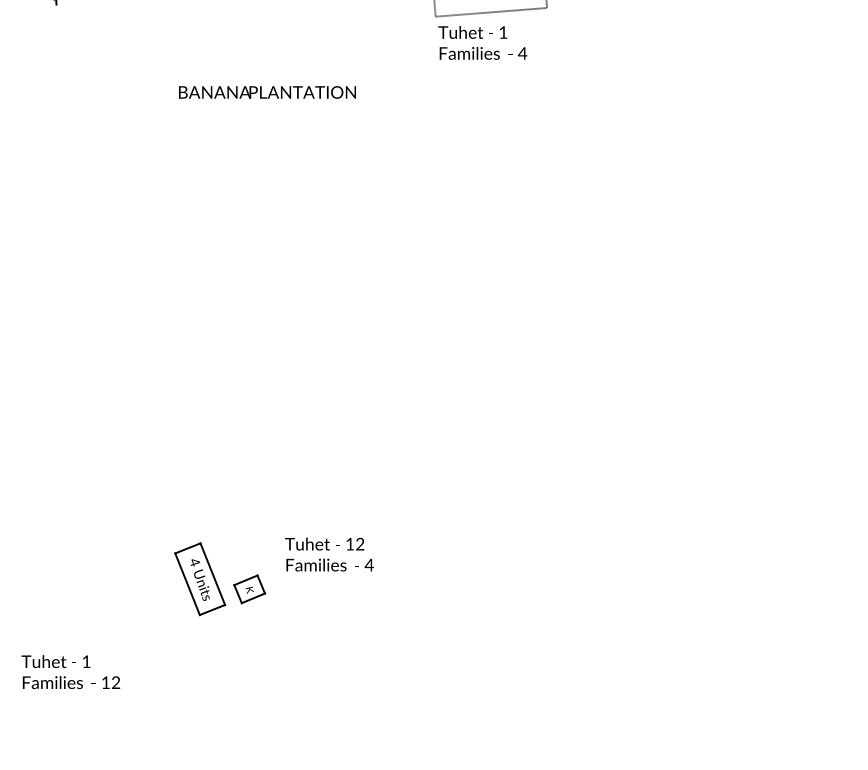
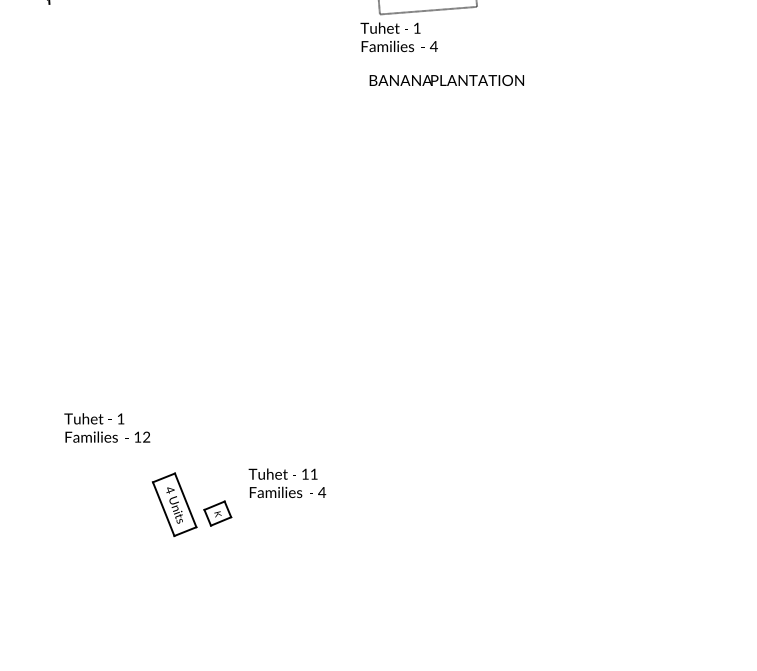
text: (482, 42) -> (398, 36), moved
text: (267, 92) -> (446, 80), moved
text: (360, 543) -> (314, 473), 12 -> 11
text: (70, 671) -> (106, 427), moved

